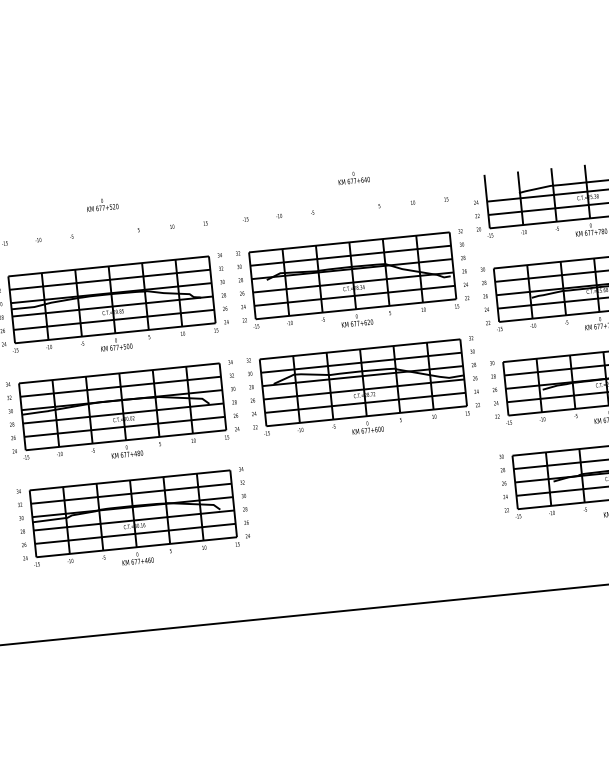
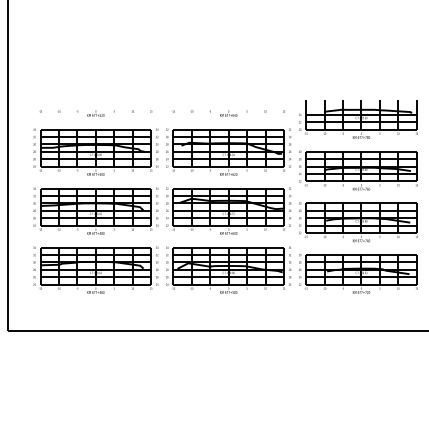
text: (353, 177) -> (228, 113), moved
text: (101, 204) -> (95, 113), moved
part: (374, 495) -> (228, 269), added

